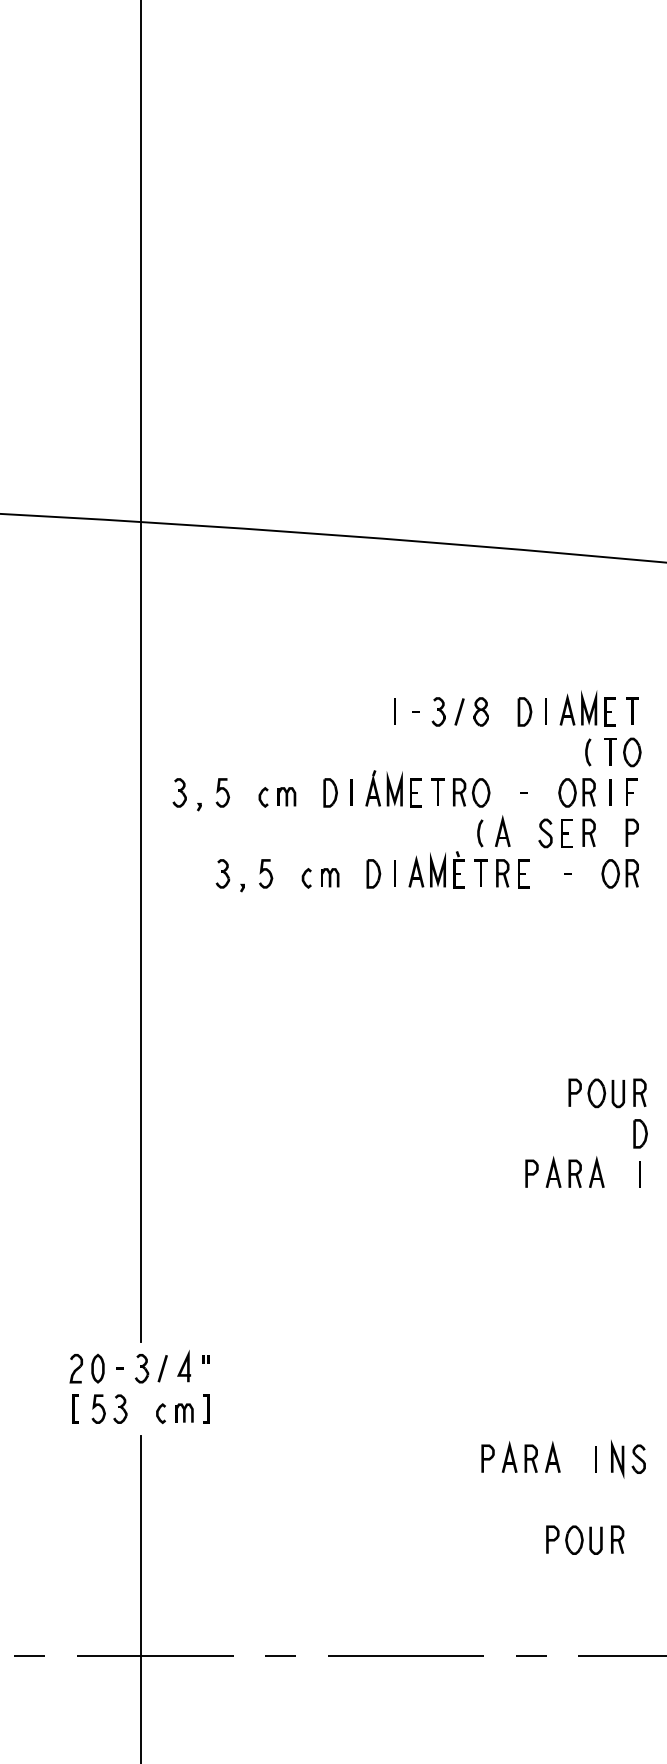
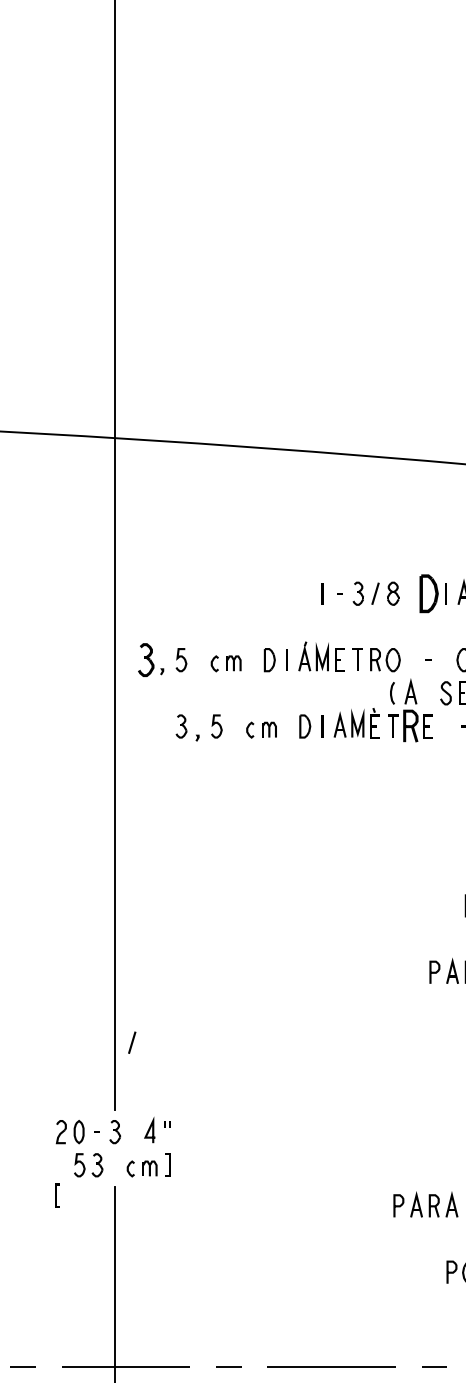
part: (524, 711) -> (428, 593), size x1.6
part: (179, 792) -> (145, 659), size x1.4
part: (502, 873) -> (410, 726), size x1.4
line: (162, 1368) -> (132, 1042), moved
line: (74, 1408) -> (56, 1195), moved

